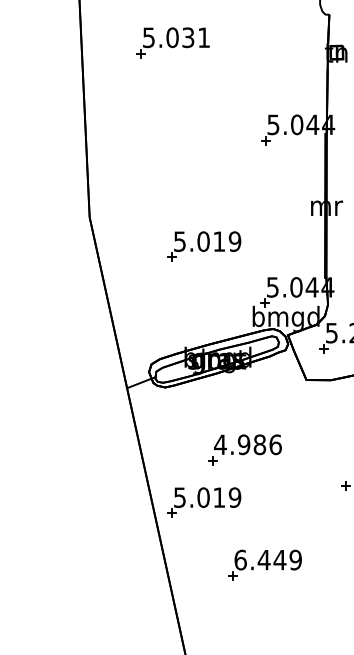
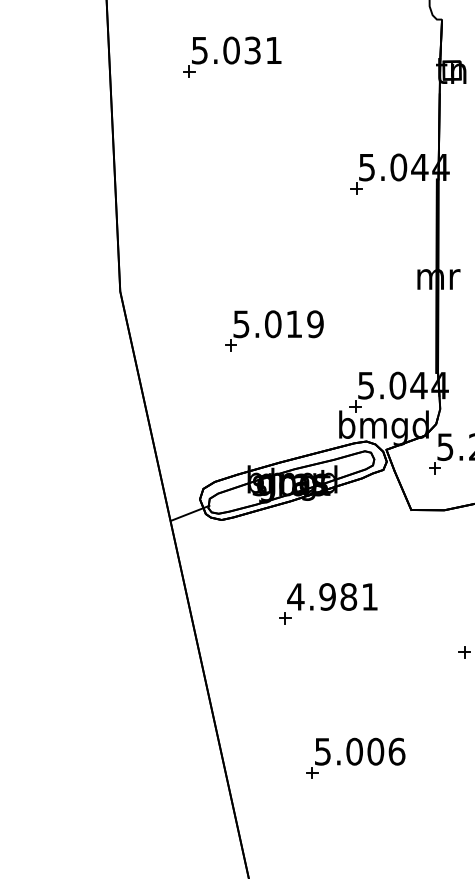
text: (275, 444) -> (369, 596), 4.986 -> 4.981
part: (204, 502) -> (274, 674), removed
text: (268, 559) -> (360, 750), 6.449 -> 5.006

